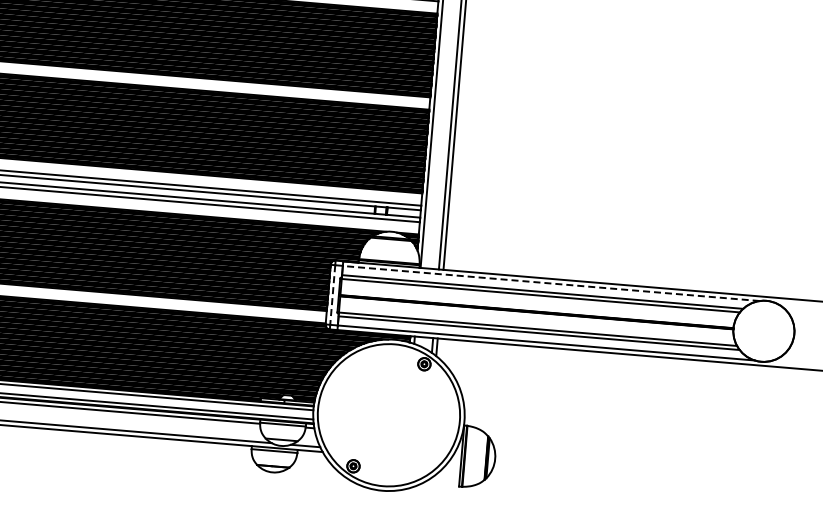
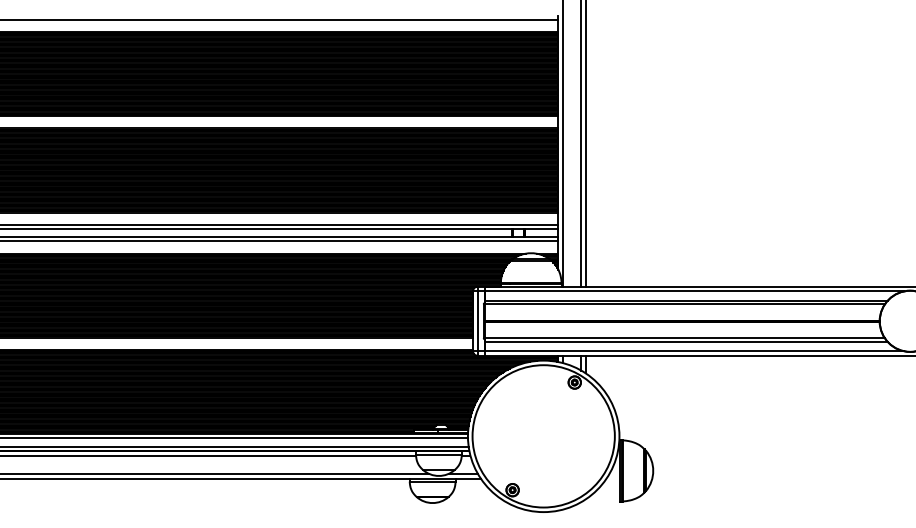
line: (550, 283) -> (693, 291), dashed -> solid
line: (332, 295) -> (477, 321), dashed -> solid

